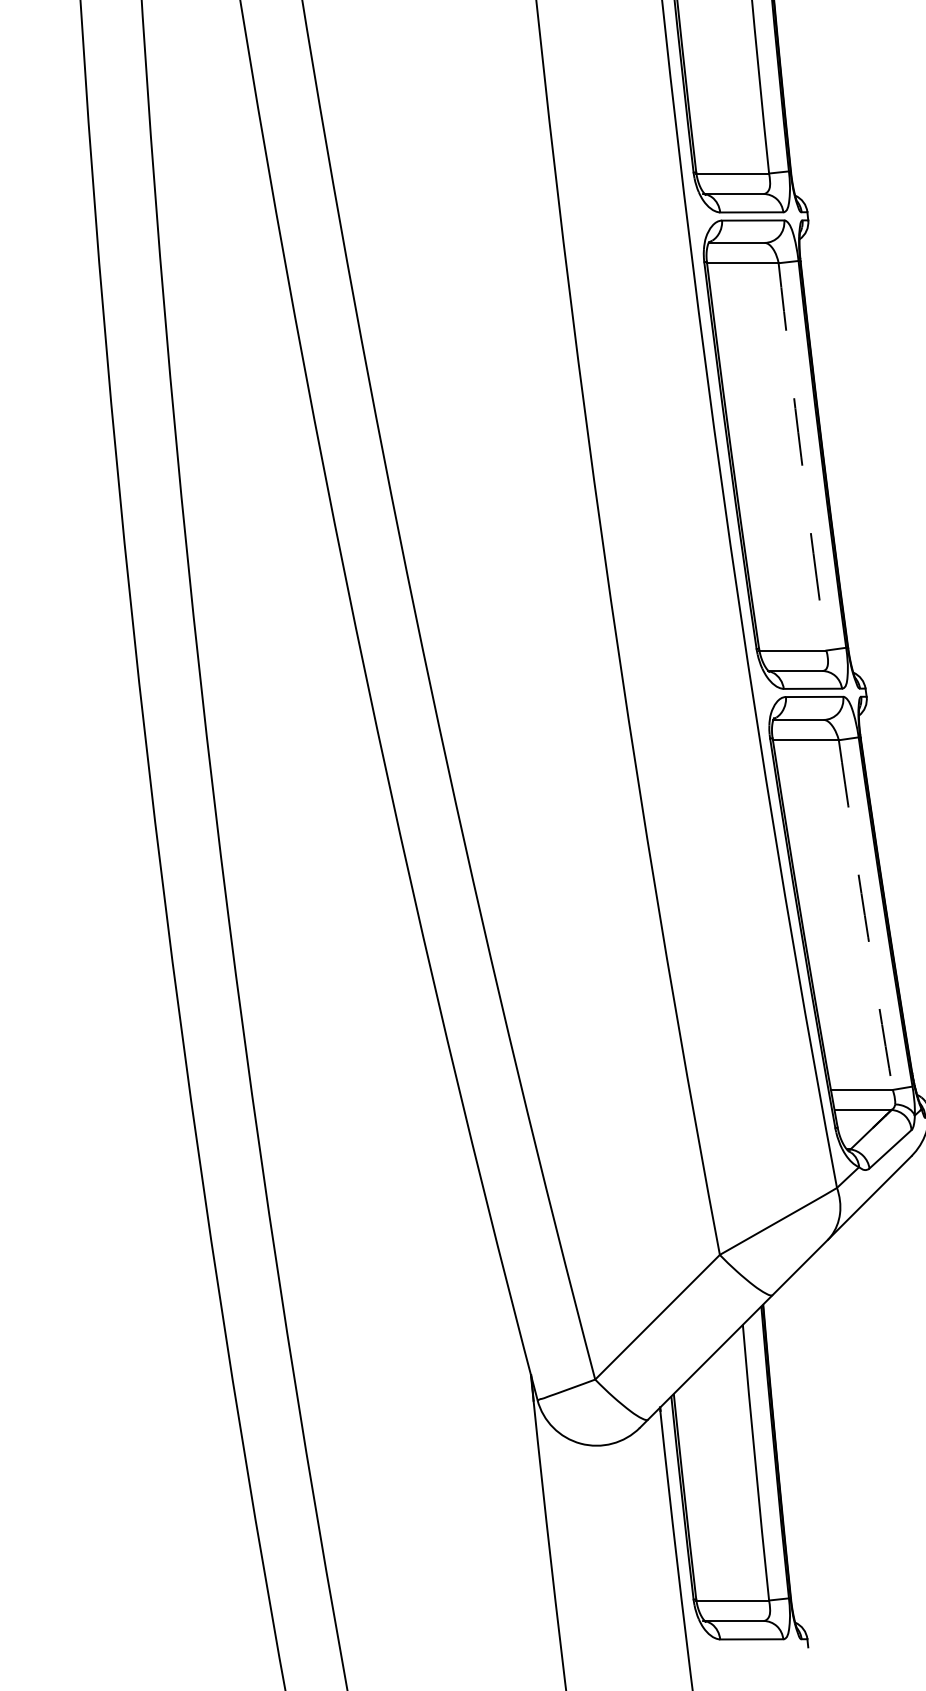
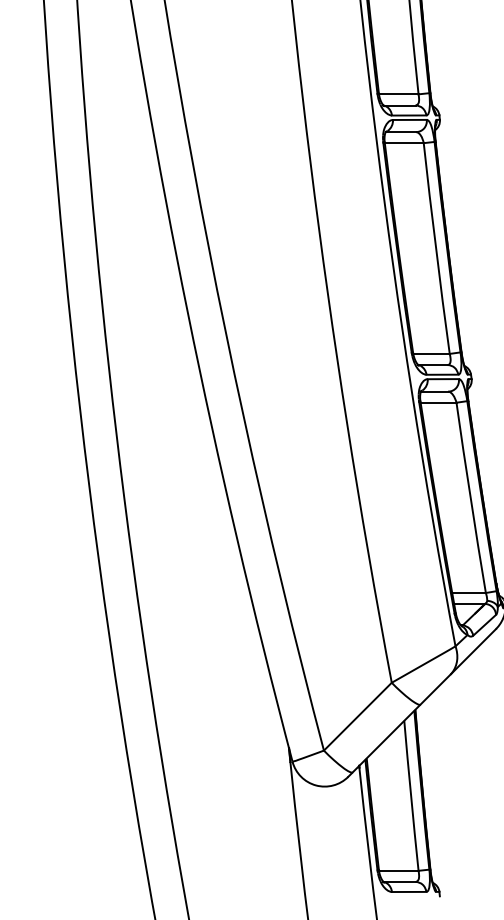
arc: (802, 456) -> (436, 248), dashed -> solid
arc: (864, 914) -> (470, 497), dashed -> solid

